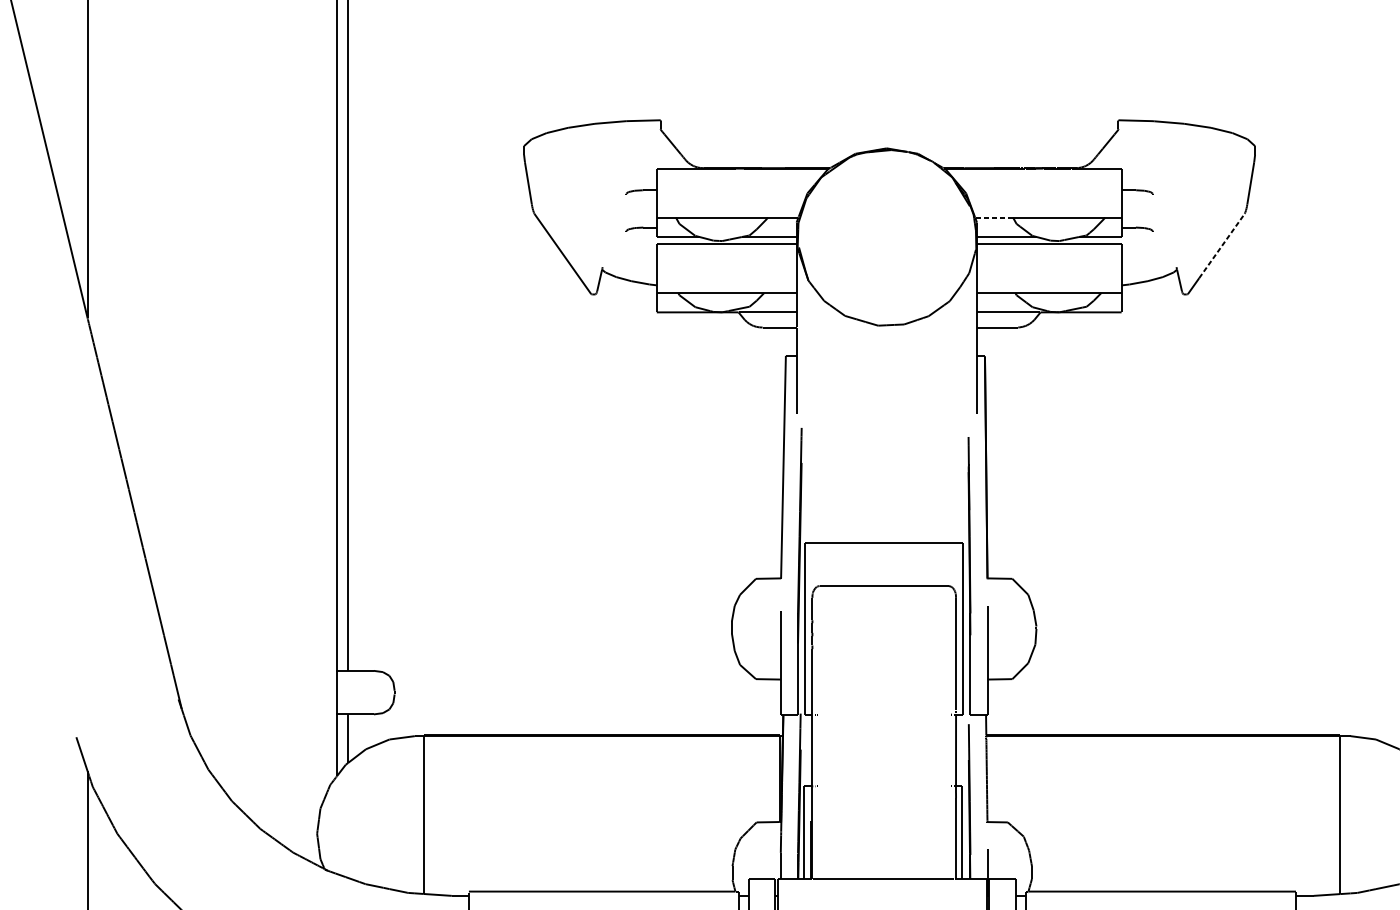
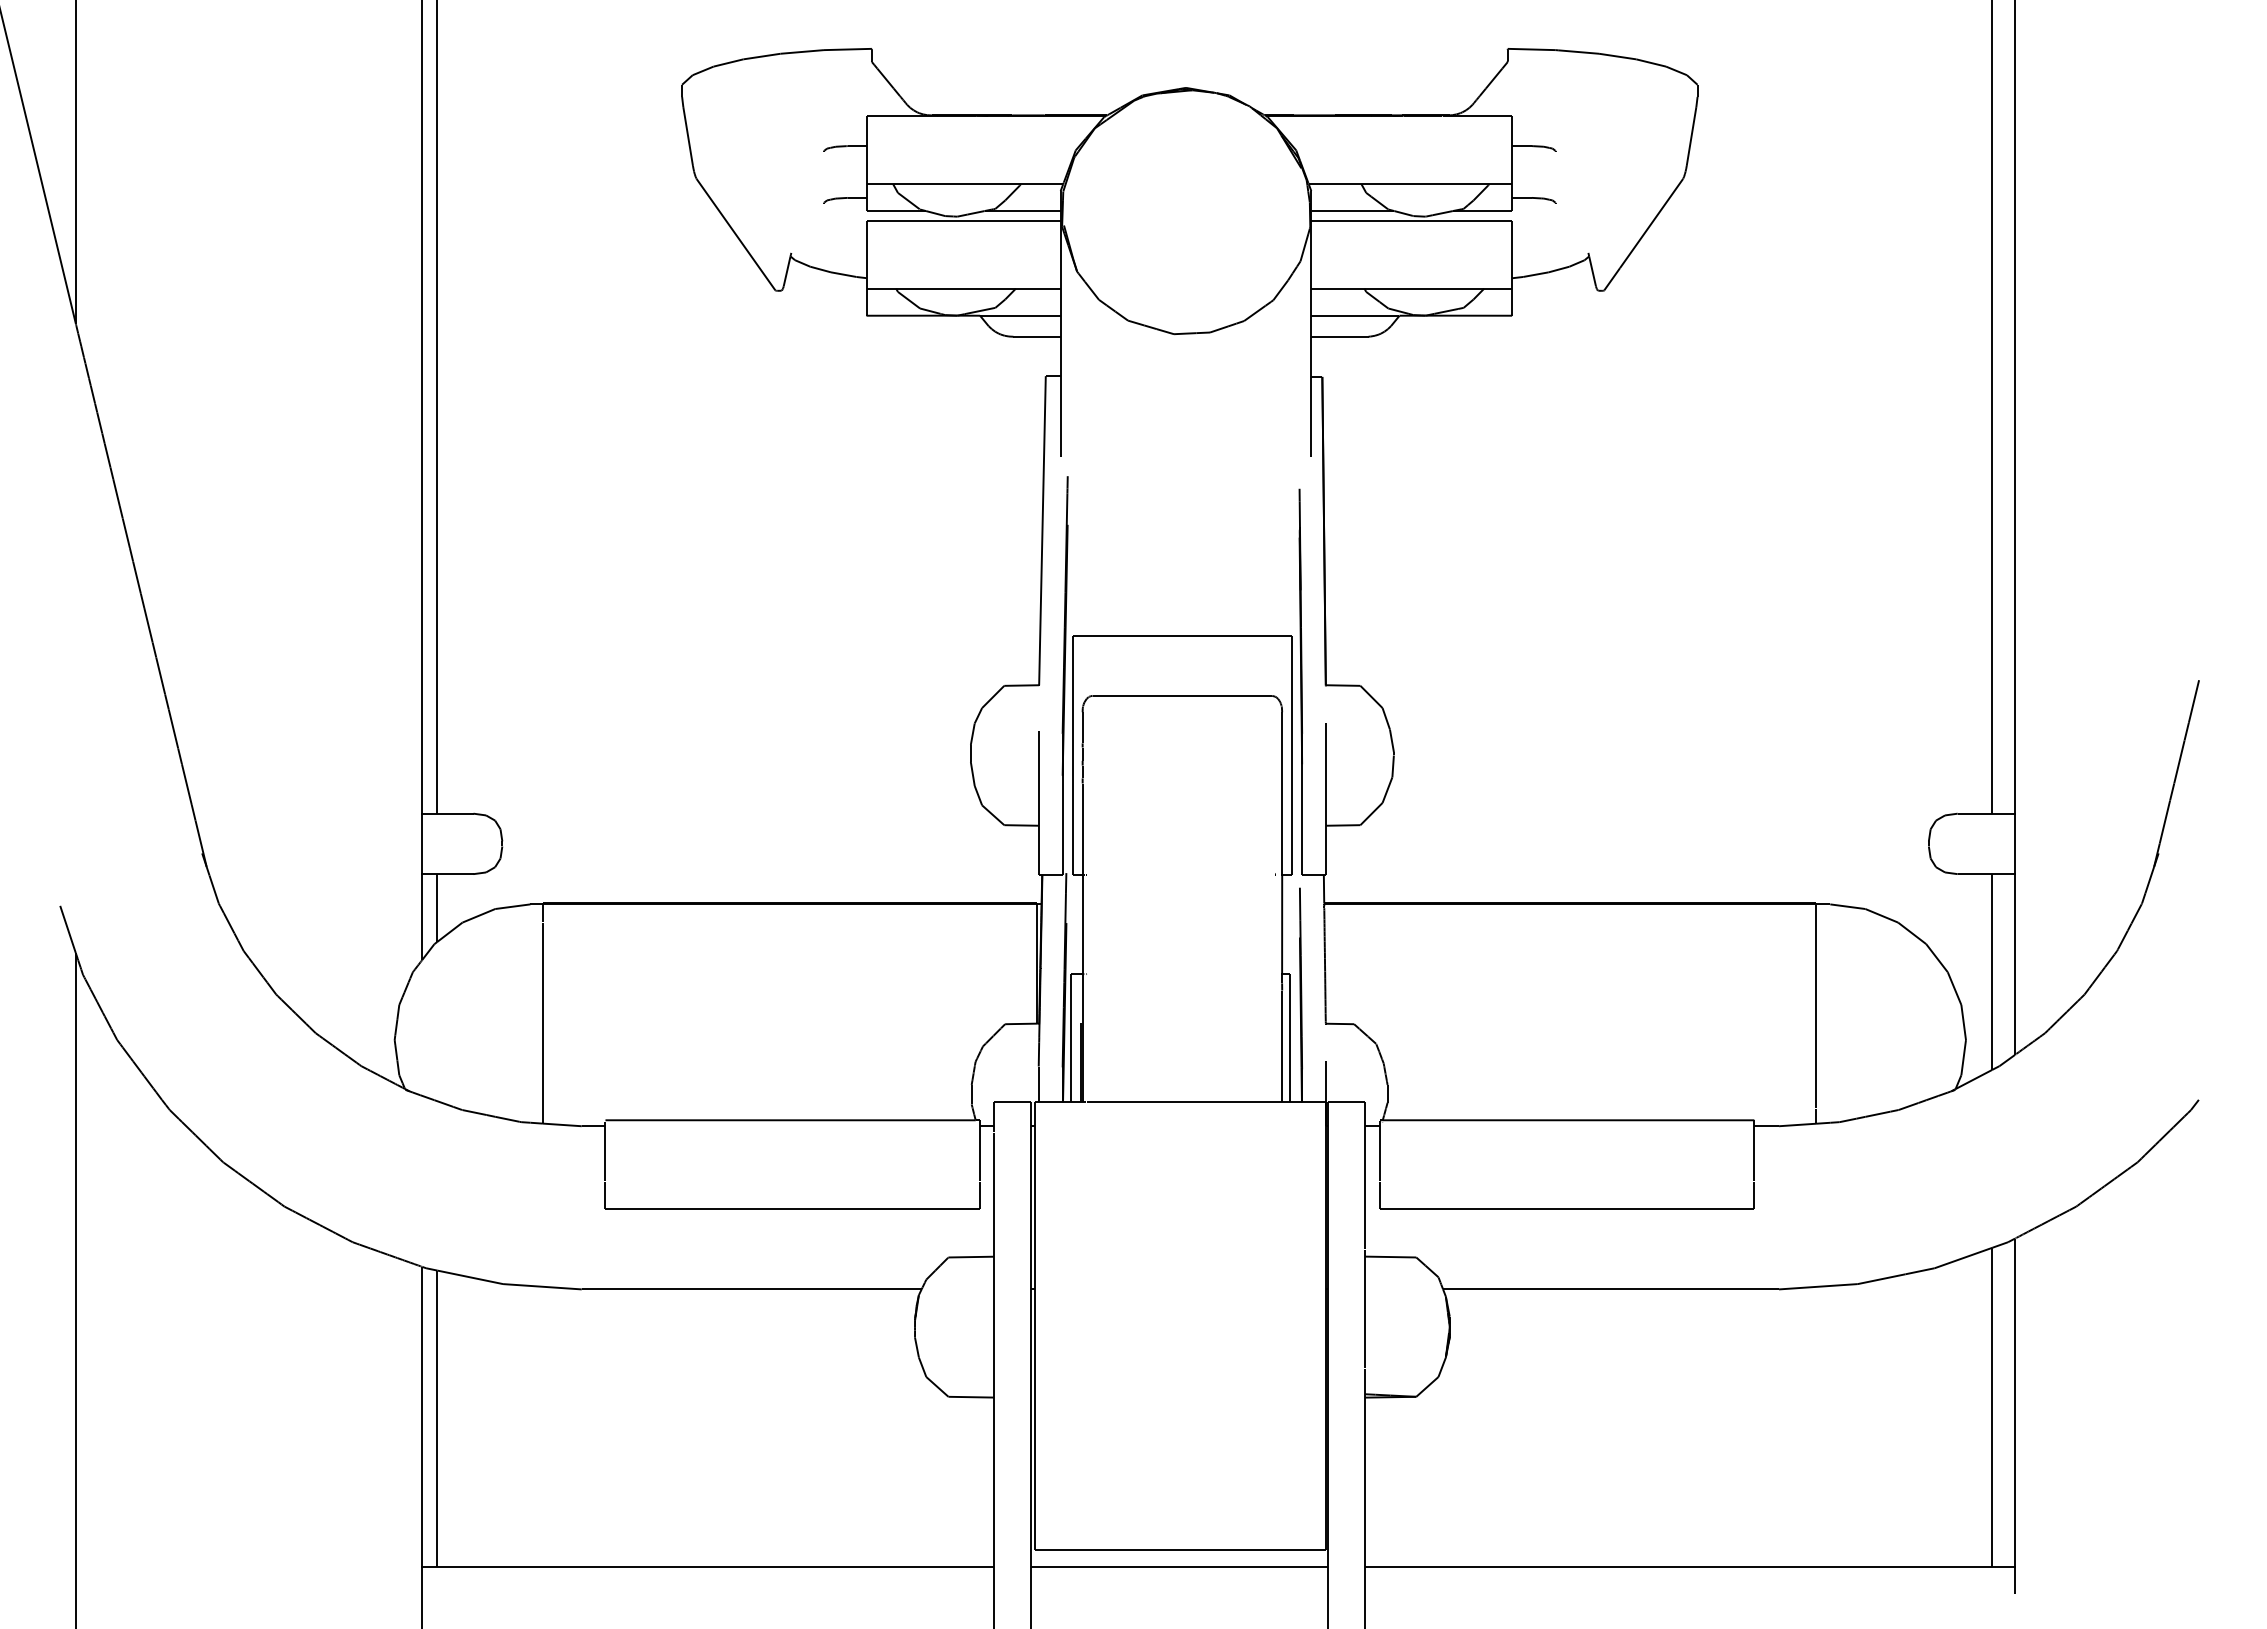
line: (993, 217) -> (1334, 184), dashed -> solid
line: (1221, 245) -> (1651, 223), dashed -> solid

